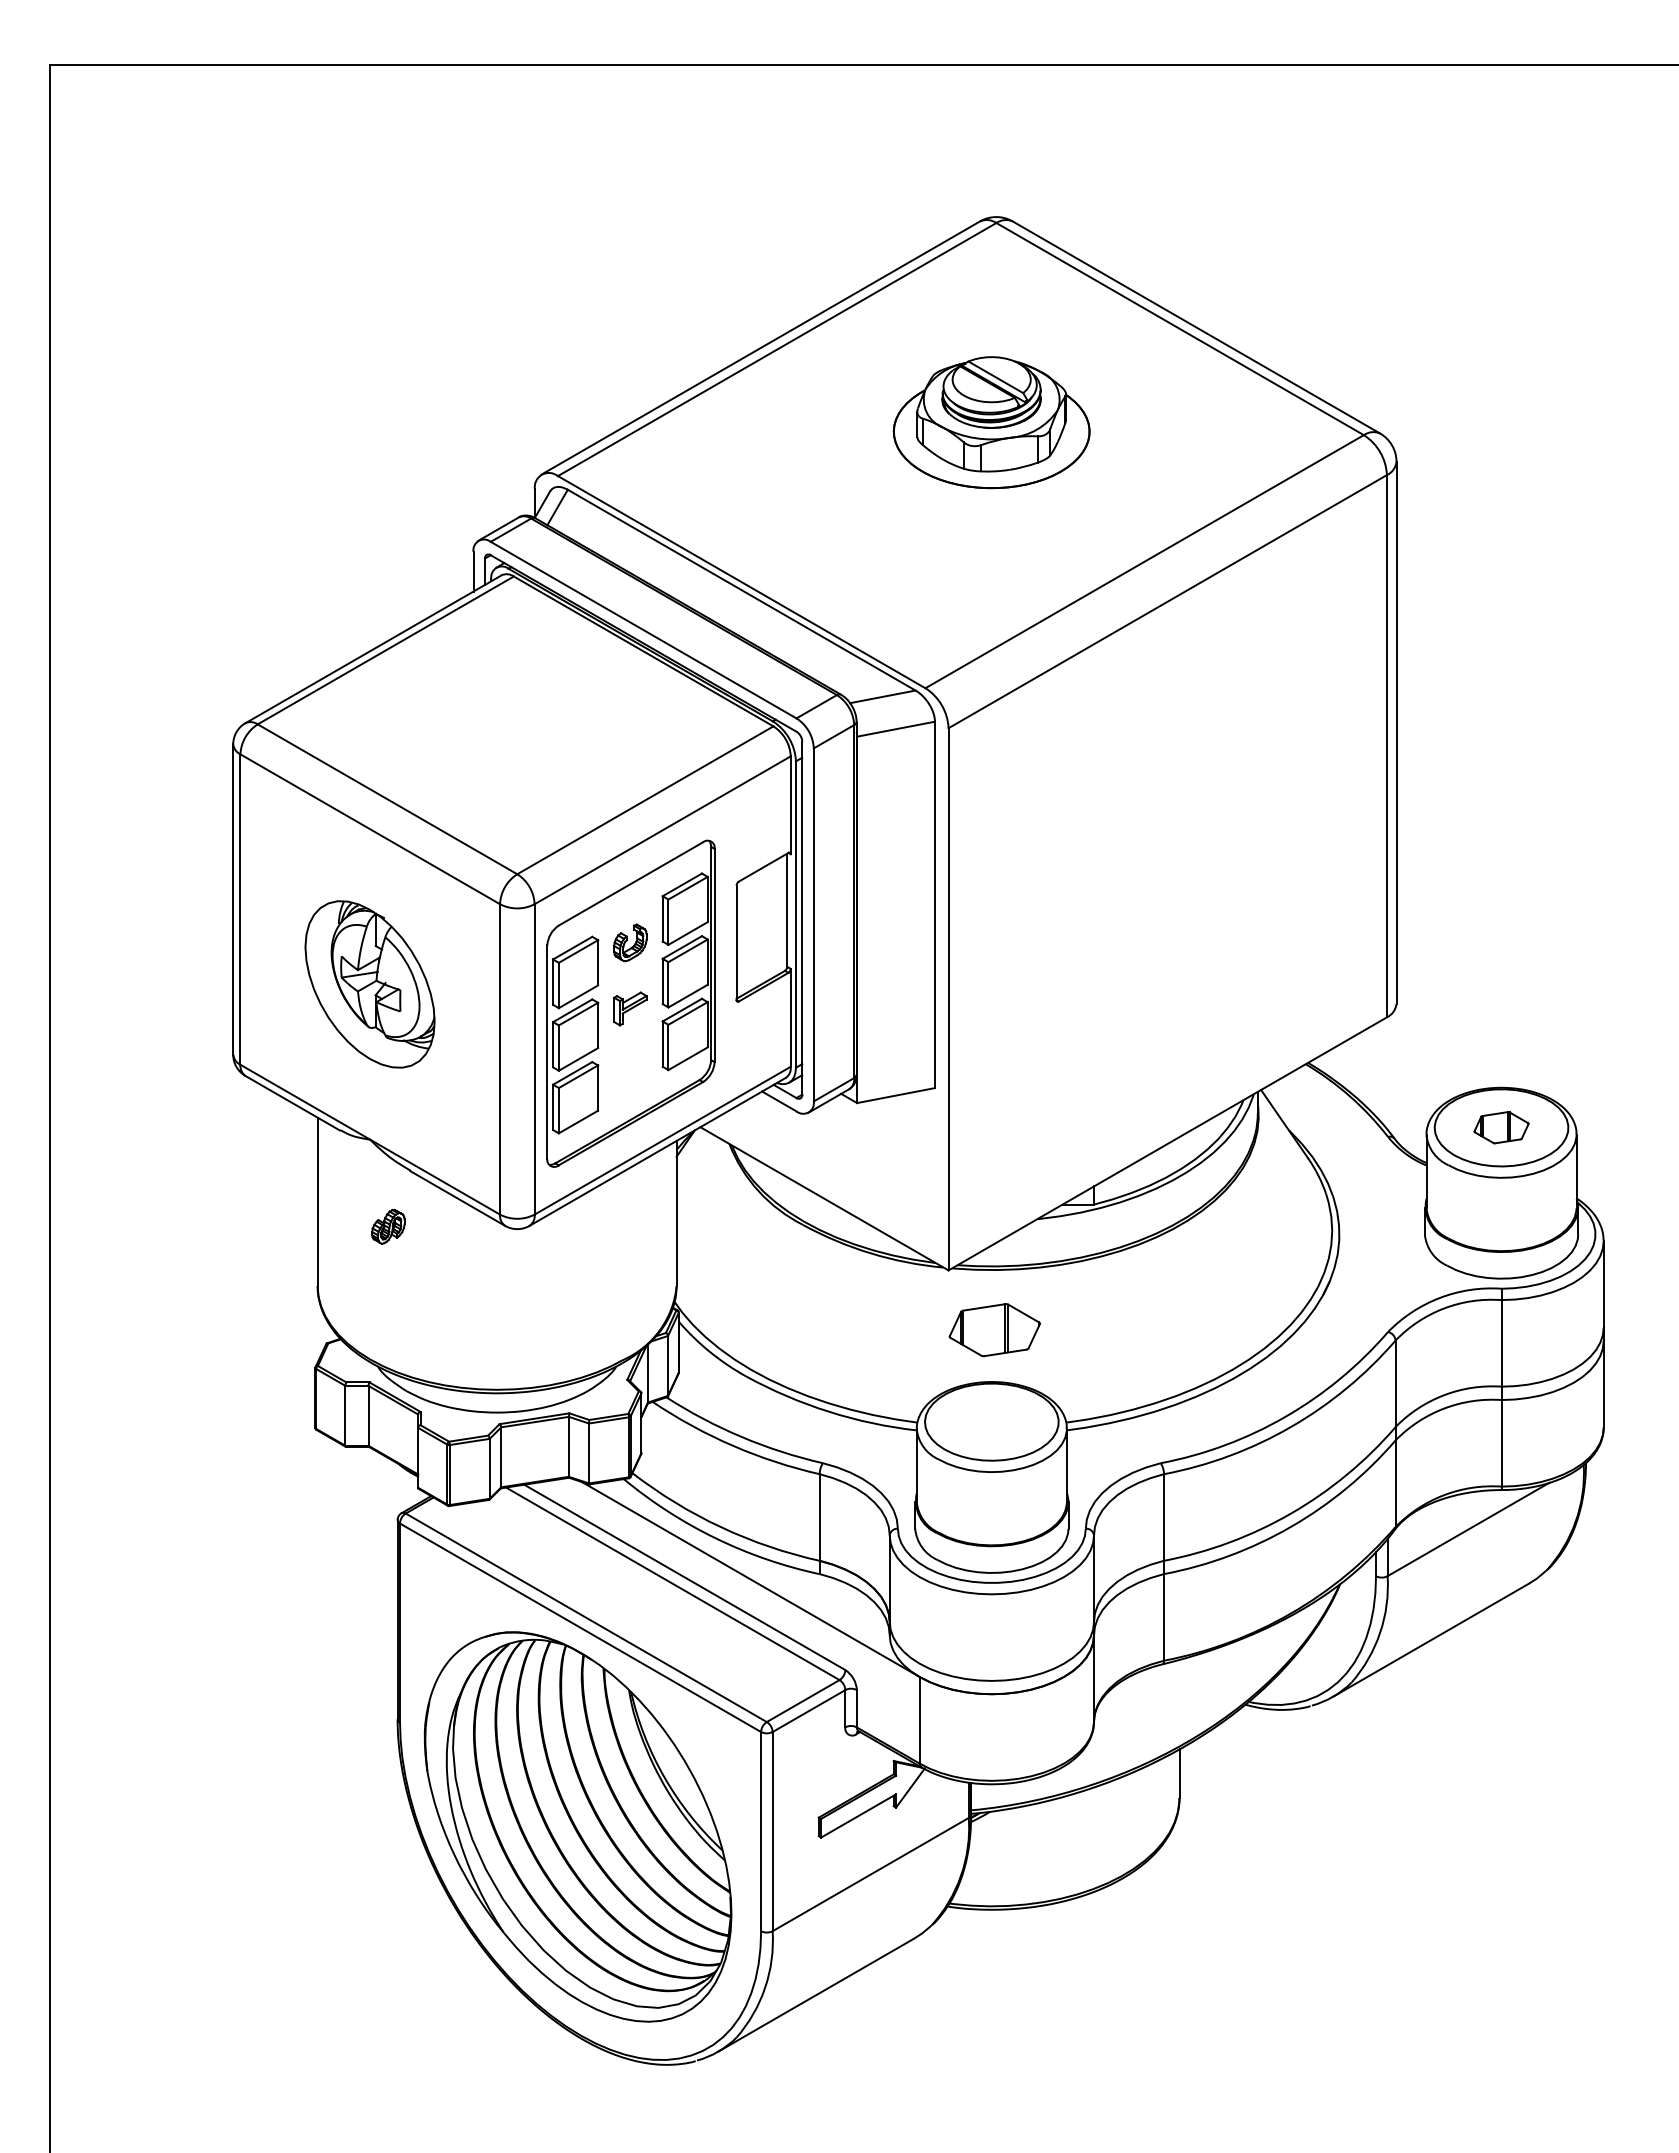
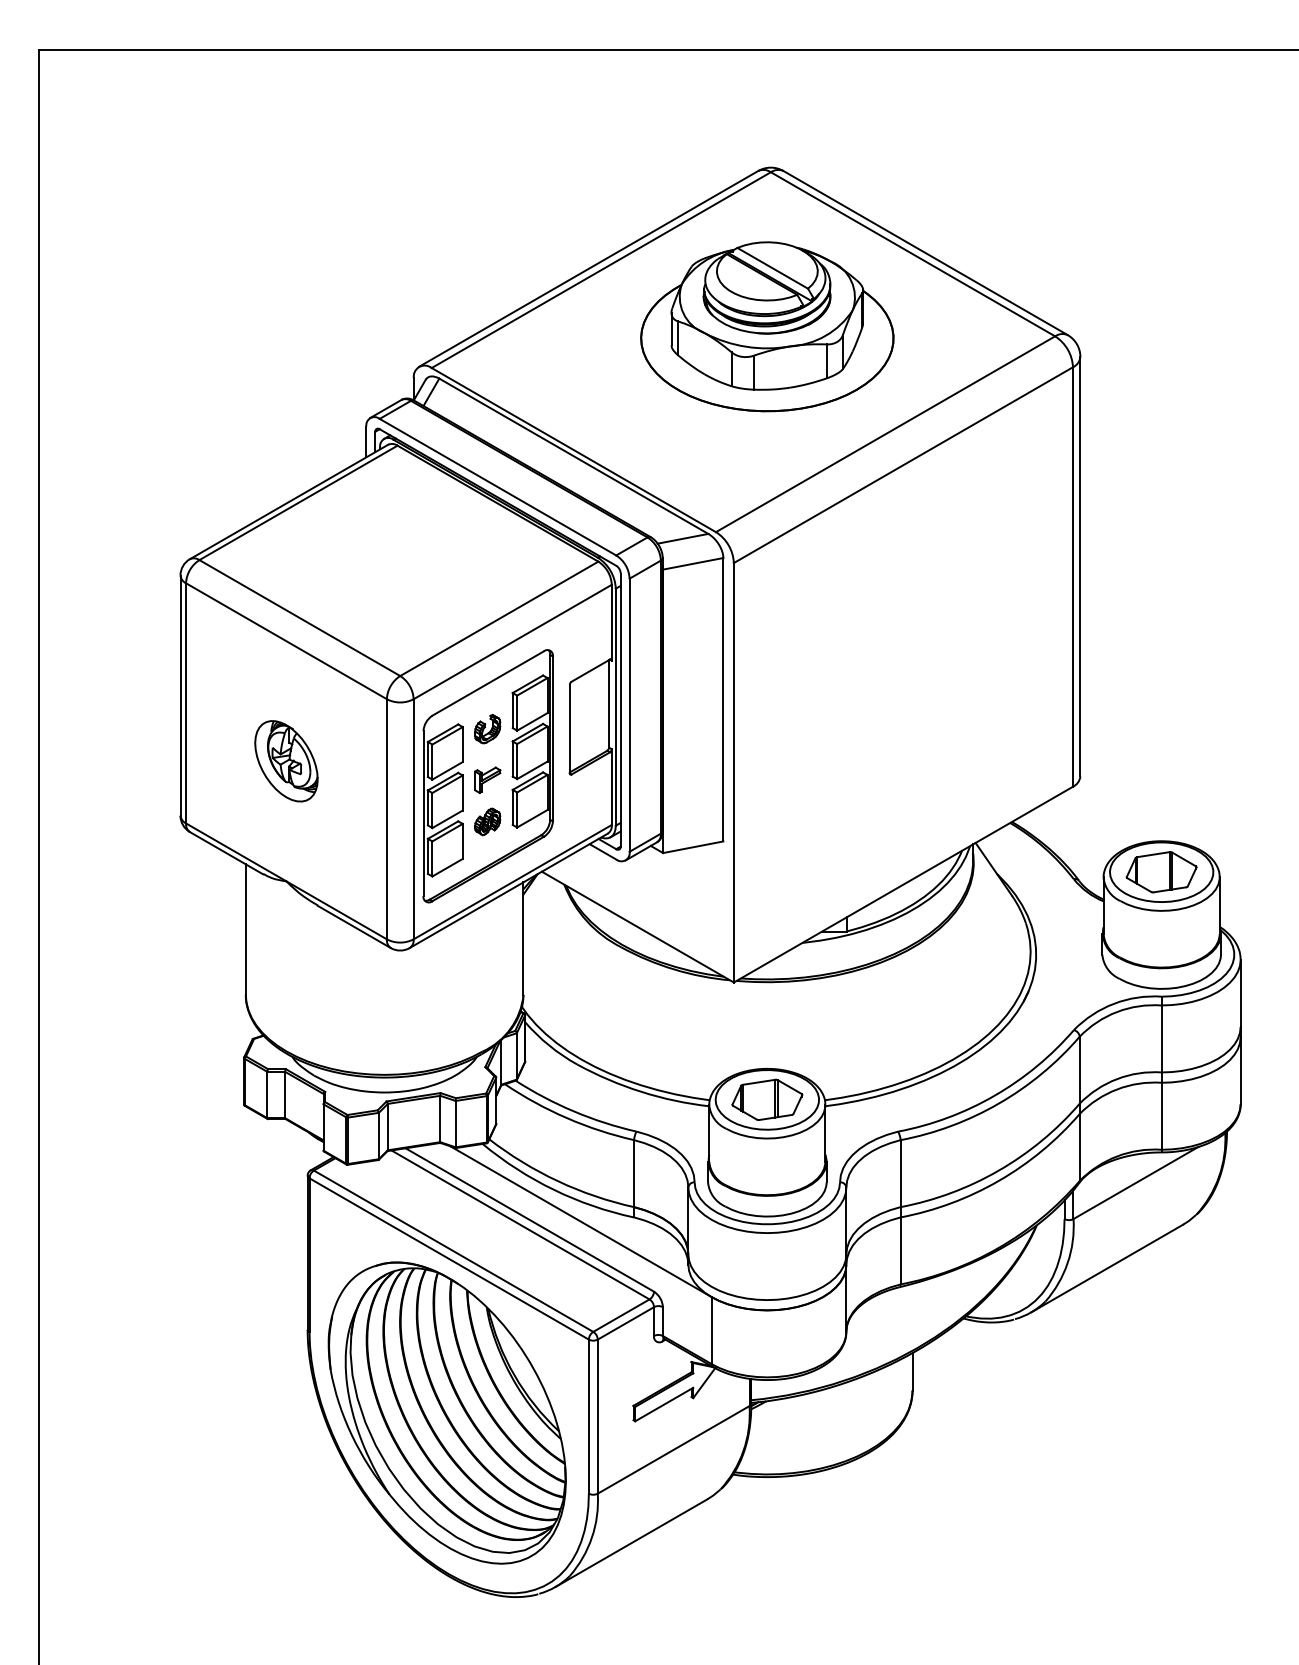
part: (991, 422) -> (767, 326), size x1.67
part: (370, 984) -> (286, 761), size x0.62
part: (1501, 1127) -> (1161, 871), size x1.67
part: (388, 1226) -> (487, 821), moved
part: (994, 1330) -> (767, 1100), moved

